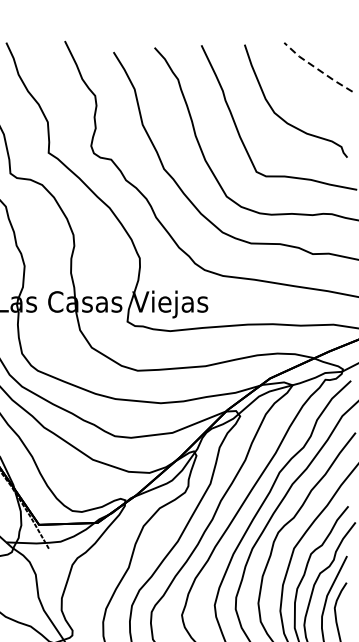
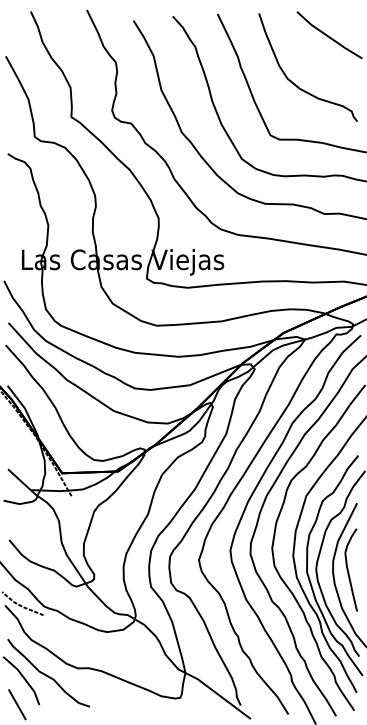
line: (317, 68) -> (328, 36), dashed -> solid

